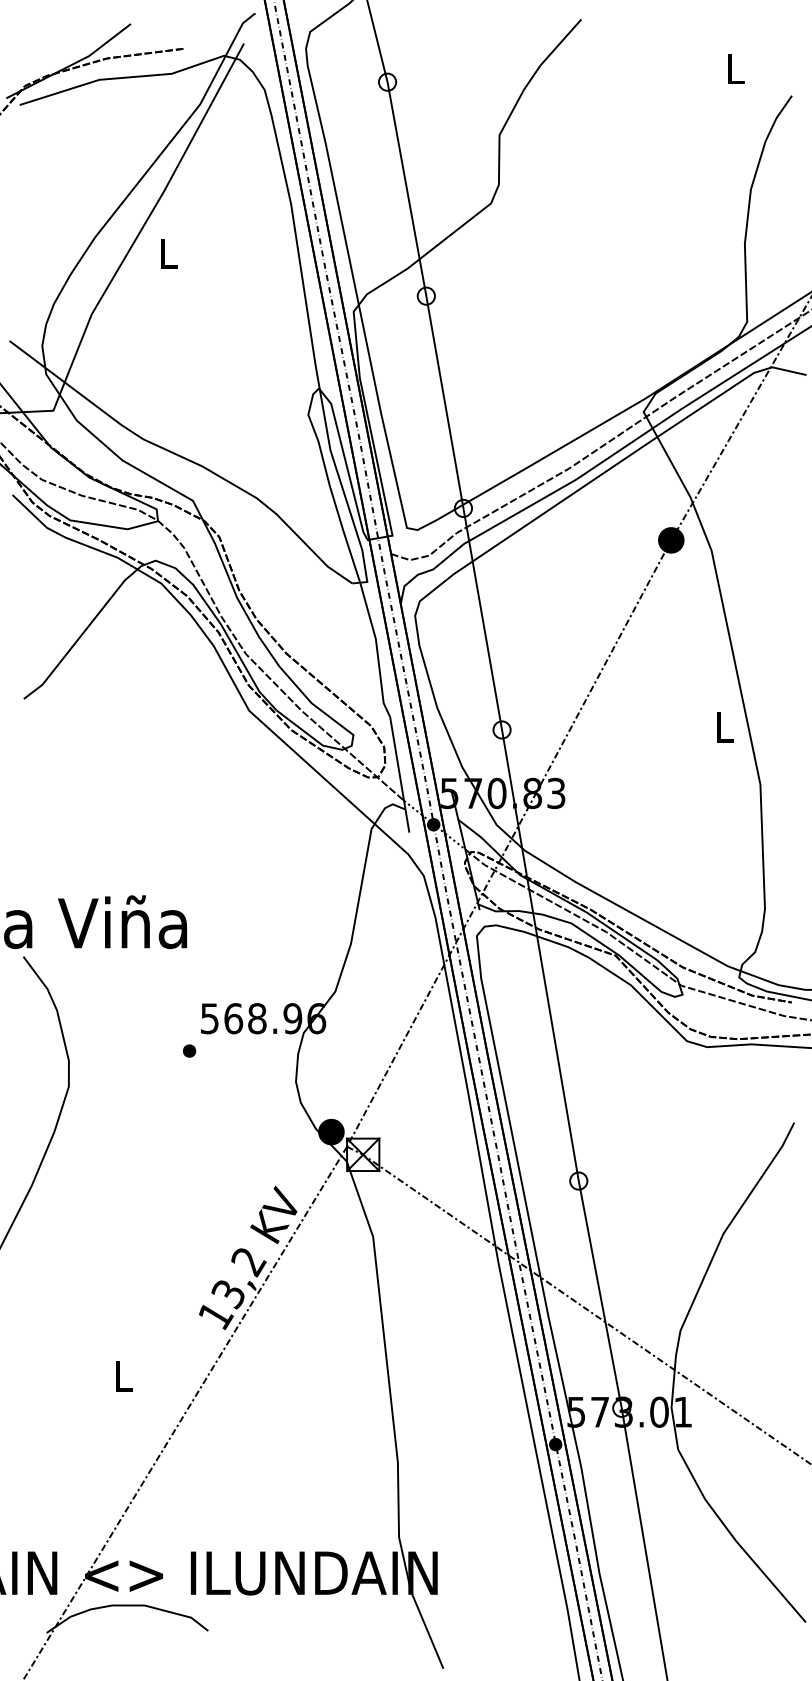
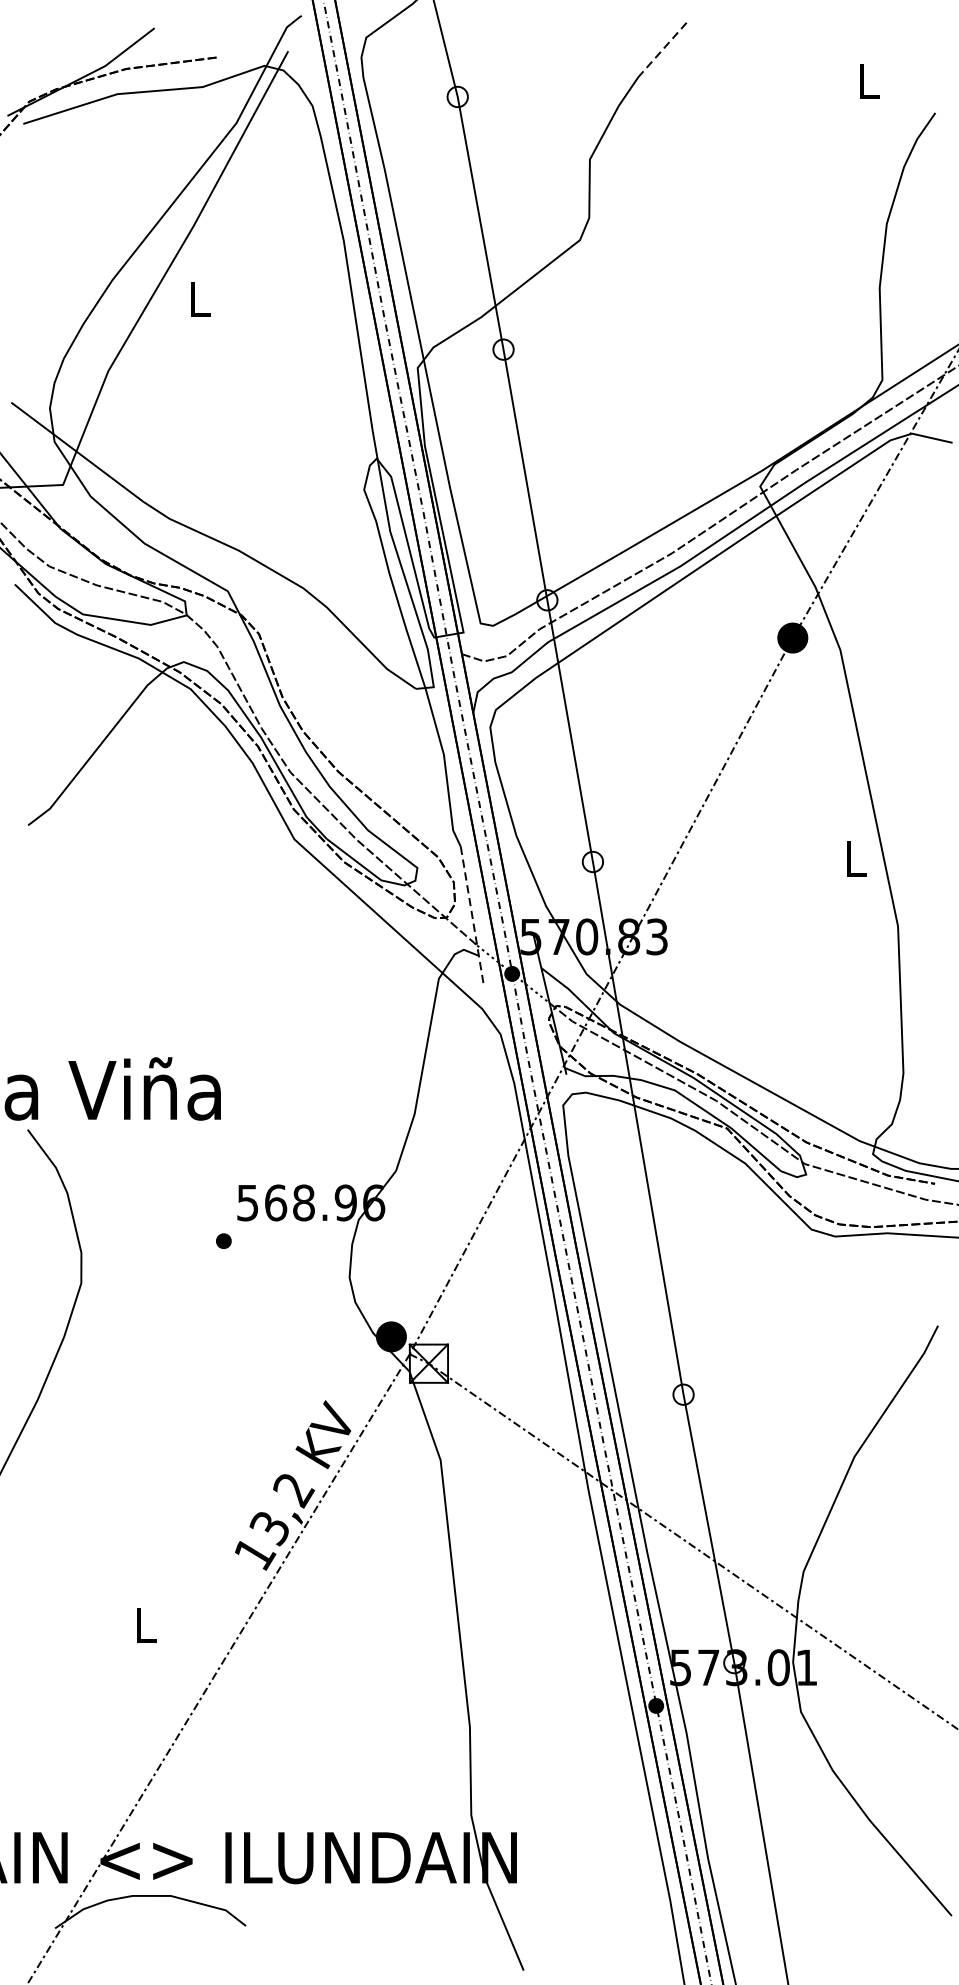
line: (561, 42) -> (663, 50), solid -> dashed
line: (399, 774) -> (471, 914), solid -> dashed

